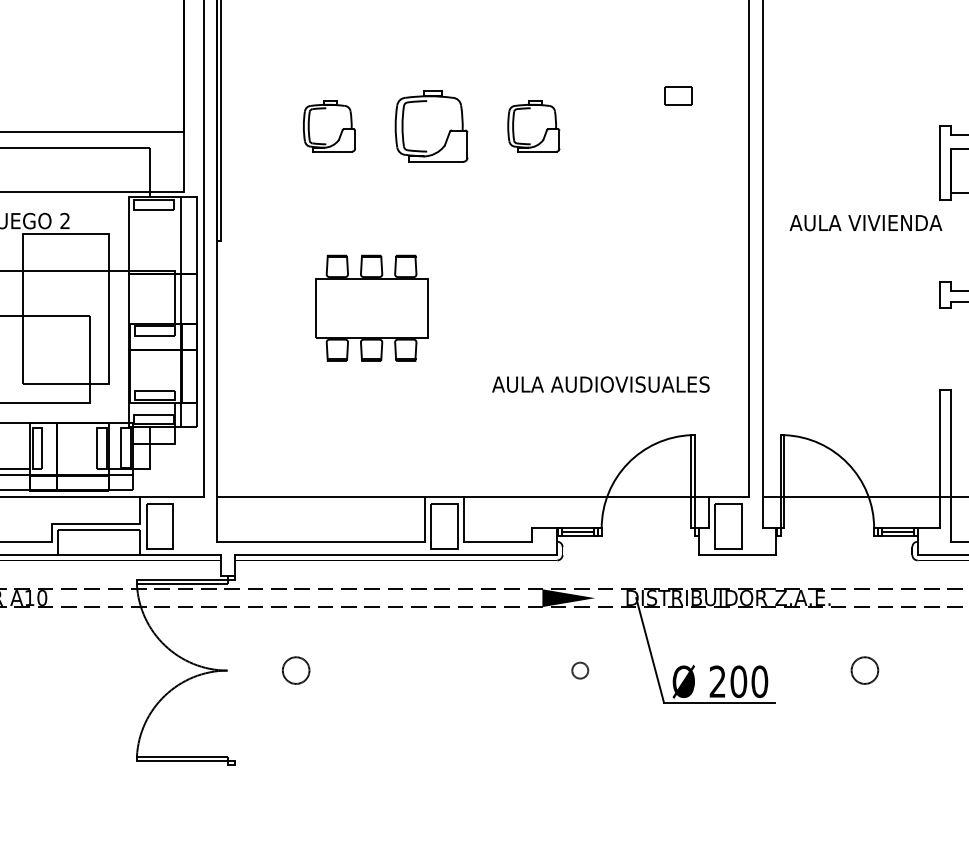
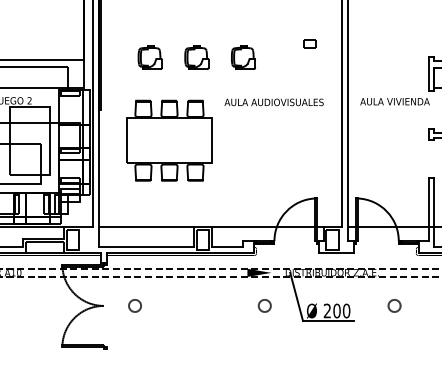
part: (430, 126) -> (196, 57), size x0.71
part: (371, 308) -> (169, 140), size x1.67
text: (599, 384) -> (273, 102), moved
circle: (579, 669) -> (264, 305), size x1.67

